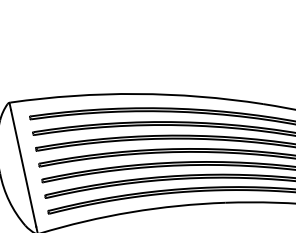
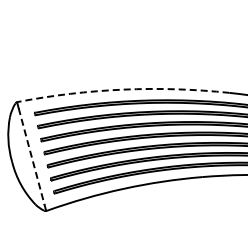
arc: (136, 93) -> (123, 89), solid -> dashed
line: (23, 169) -> (31, 157), solid -> dashed

